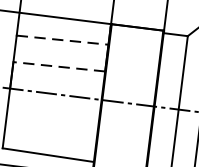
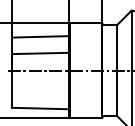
line: (62, 39) -> (40, 36), dashed -> solid
line: (58, 66) -> (40, 53), dashed -> solid

